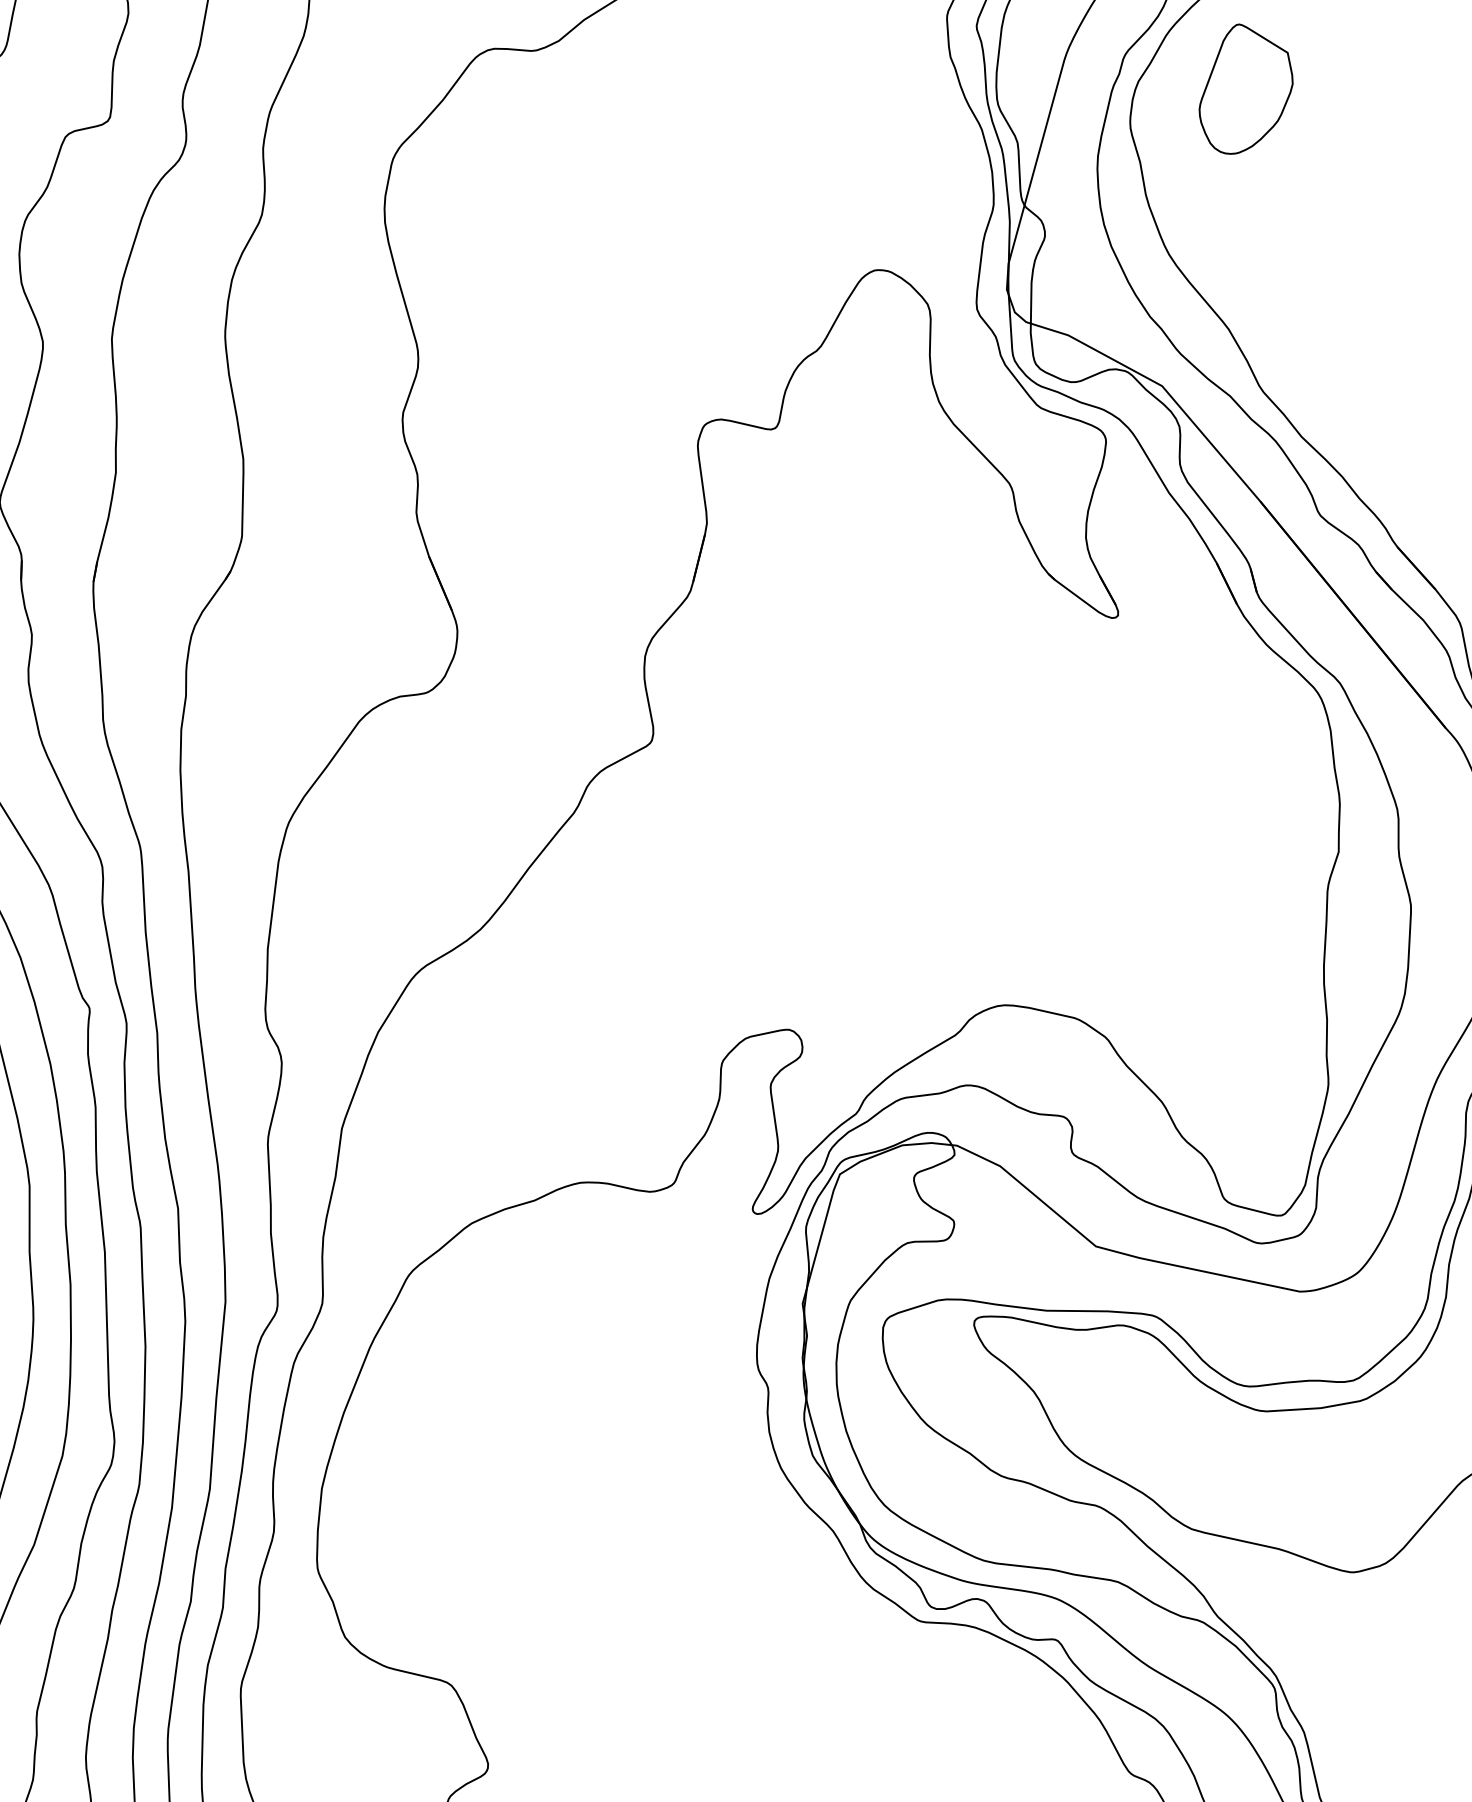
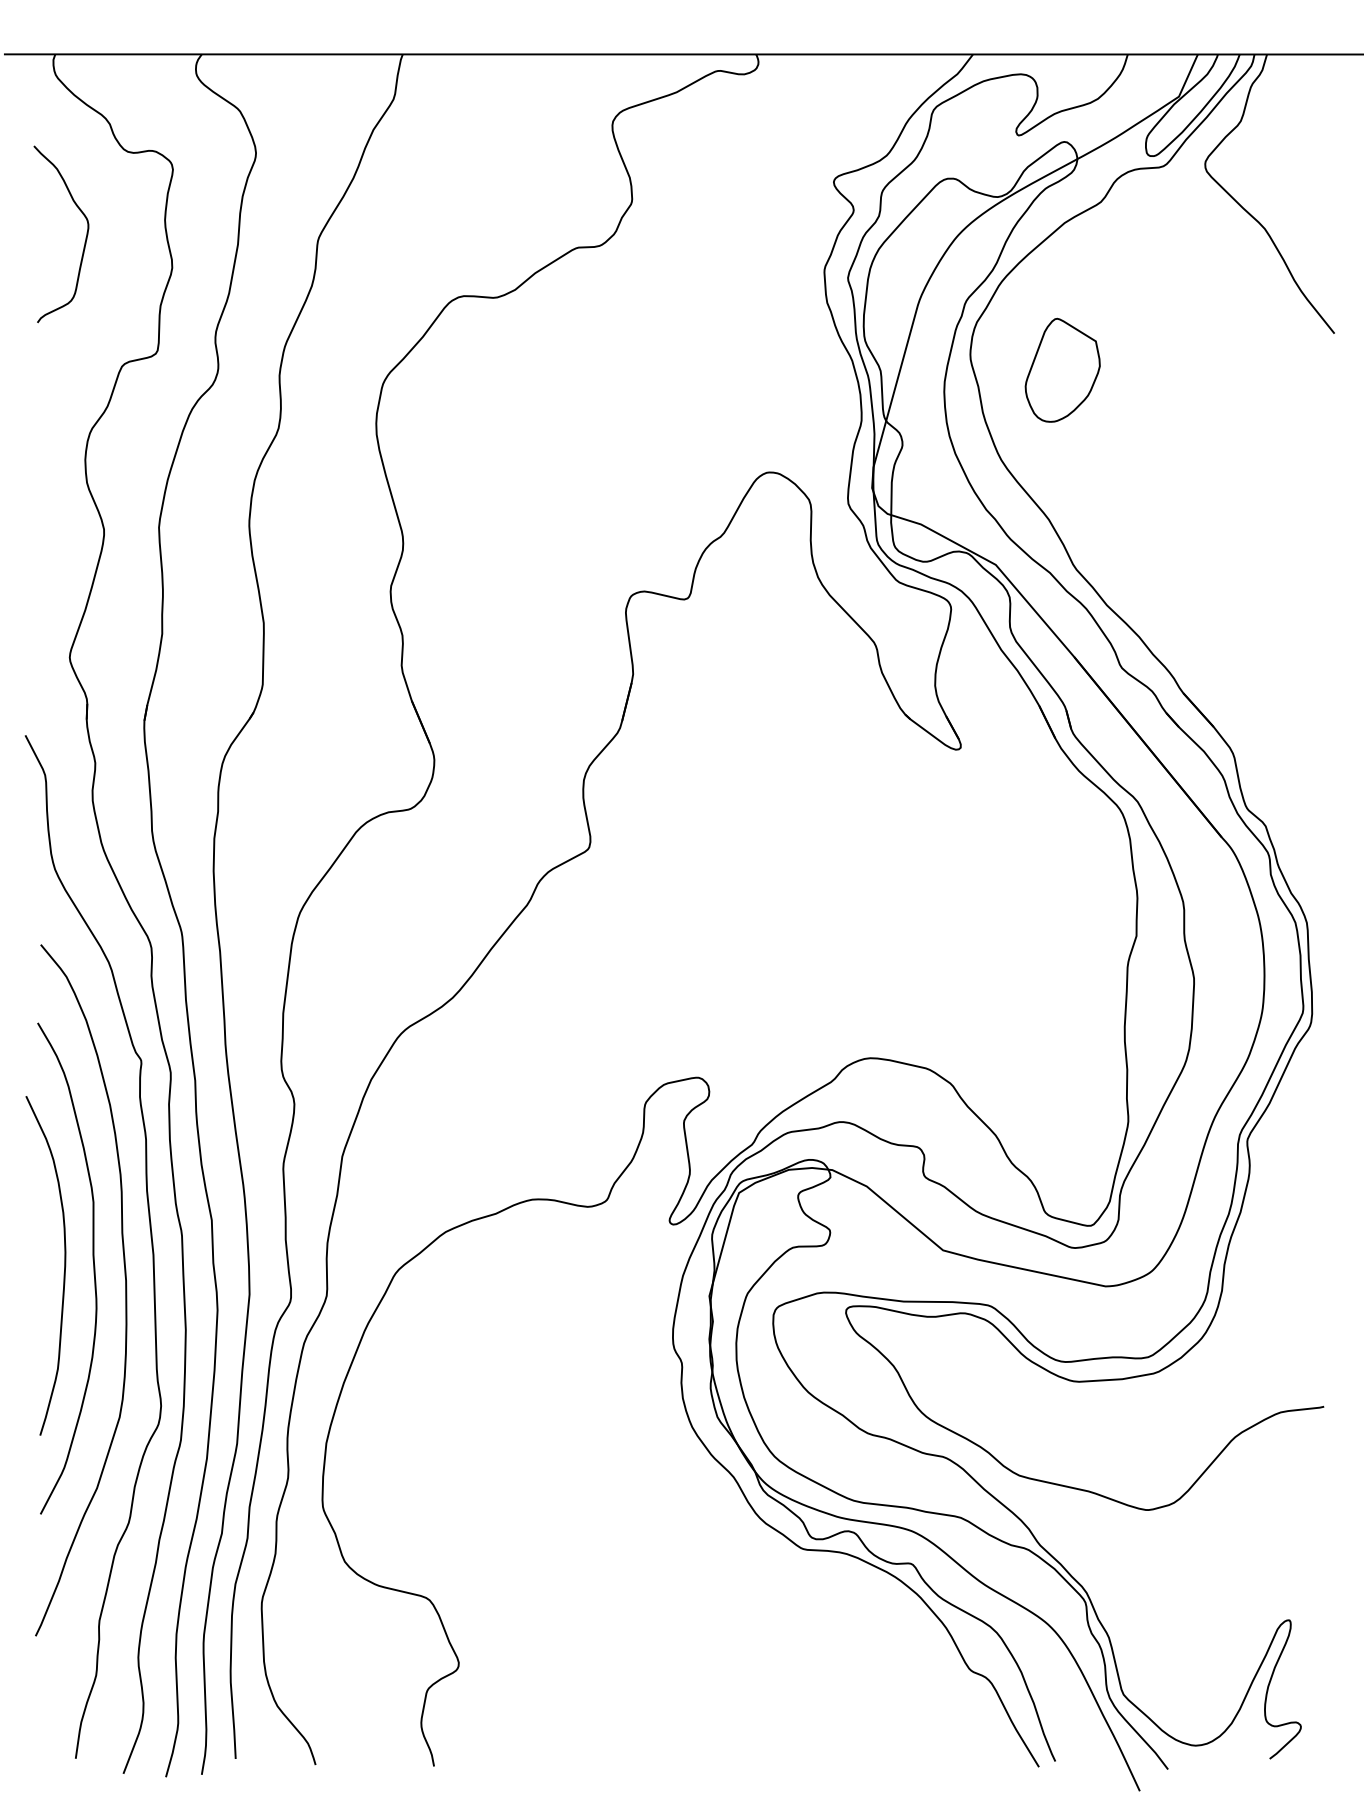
part: (1245, 88) -> (1062, 369), moved

